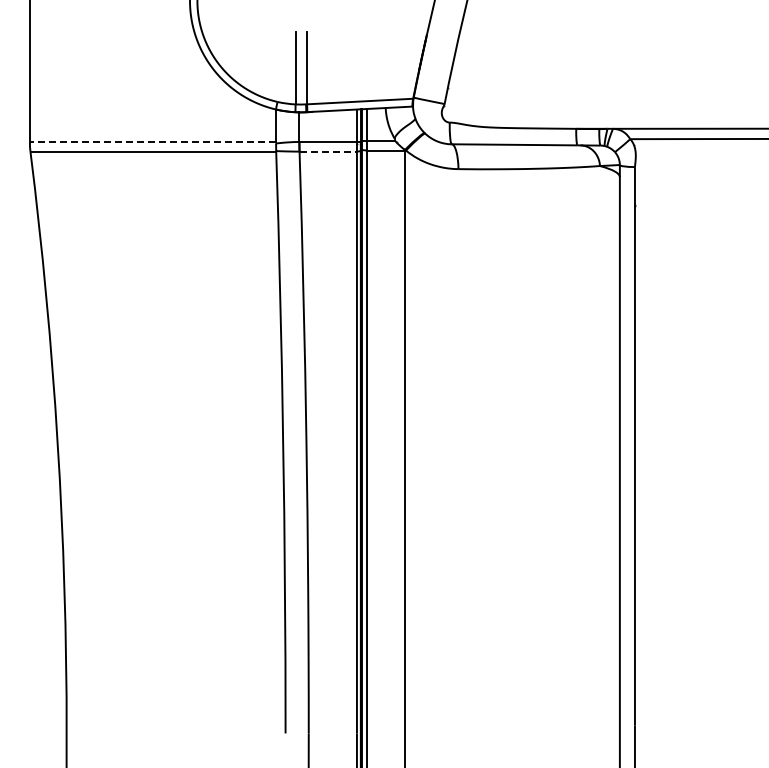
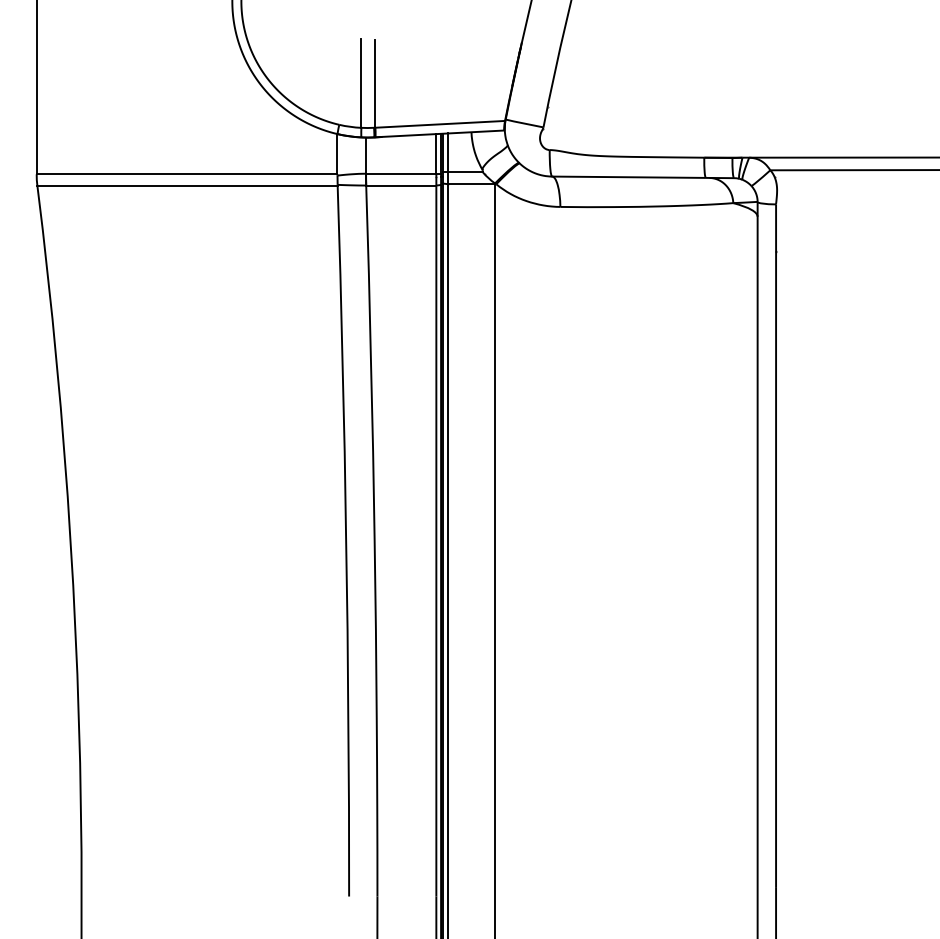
line: (152, 142) -> (186, 174), dashed -> solid
line: (328, 151) -> (401, 185), dashed -> solid

